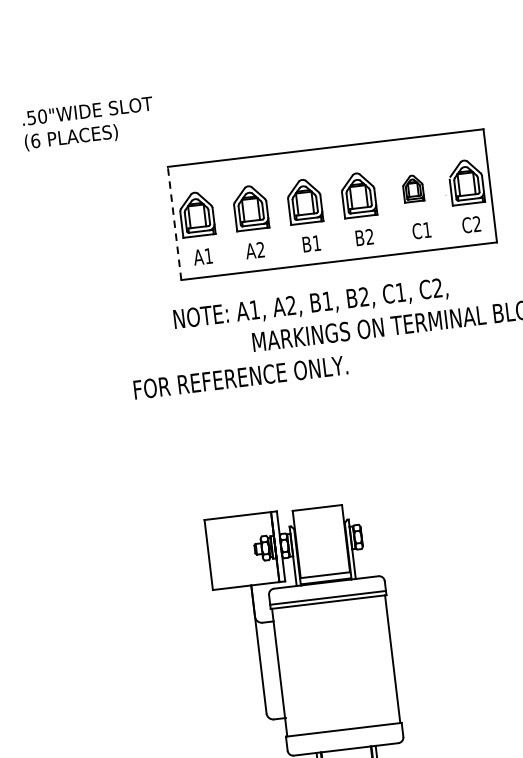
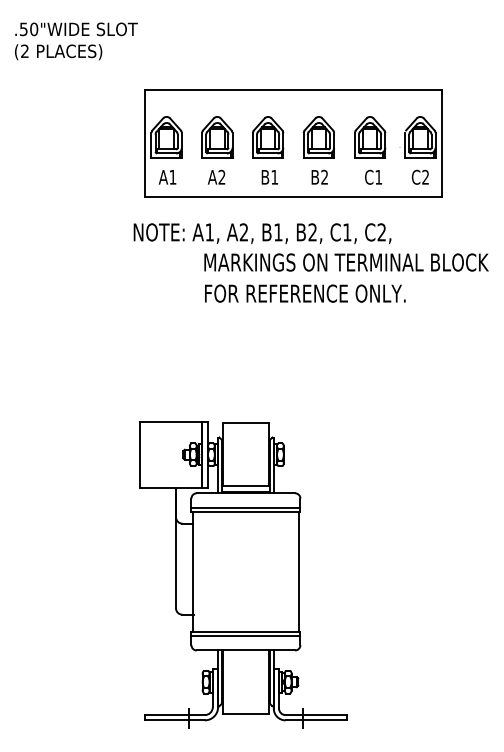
text: (36, 141) -> (25, 51), (6 -> (2
part: (413, 188) -> (370, 137), size x1.67
line: (174, 222) -> (144, 142), dashed -> solid
text: (241, 377) -> (305, 293), moved
line: (343, 733) -> (245, 635), added

